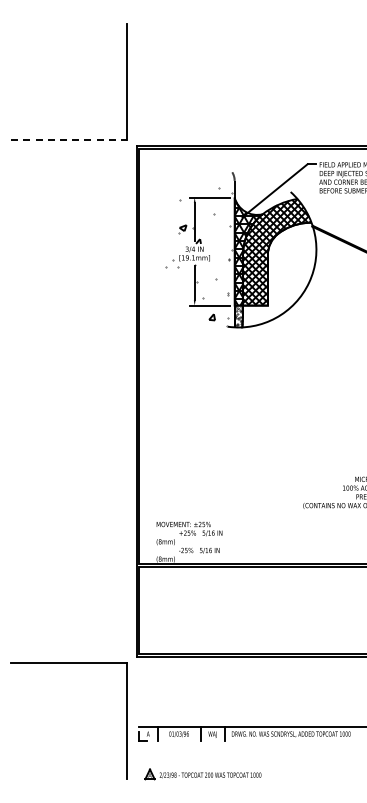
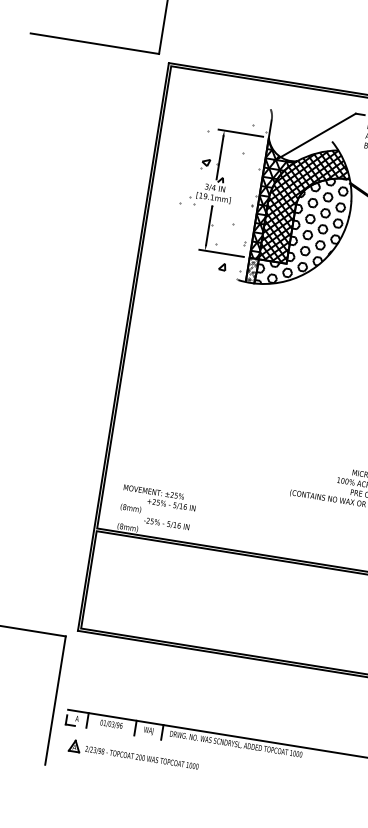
line: (68, 139) -> (94, 43), dashed -> solid
hatch: (279, 274) -> (304, 231), added
part: (202, 774) -> (133, 755), moved

